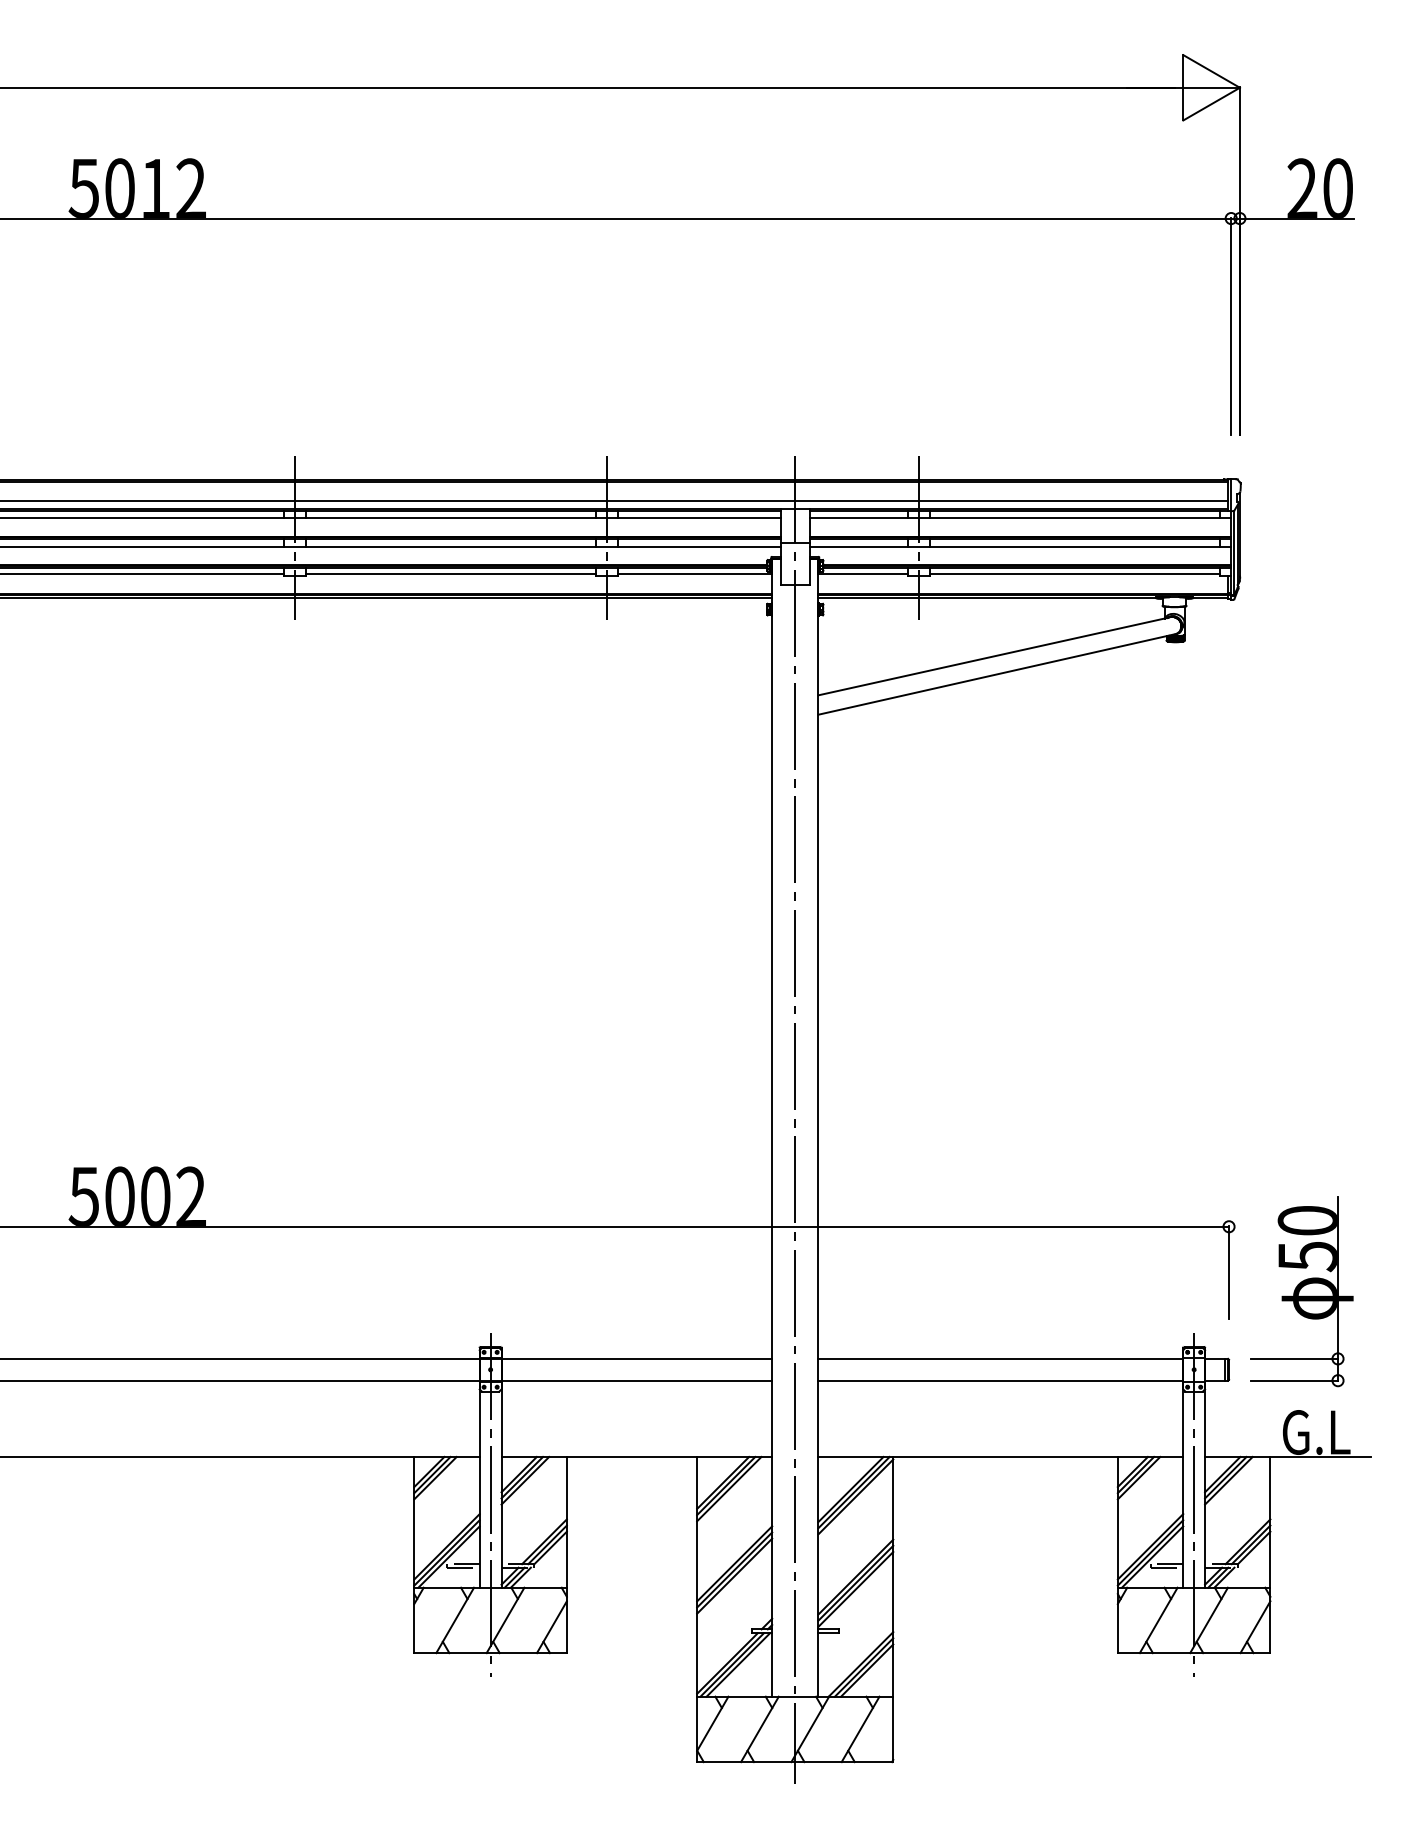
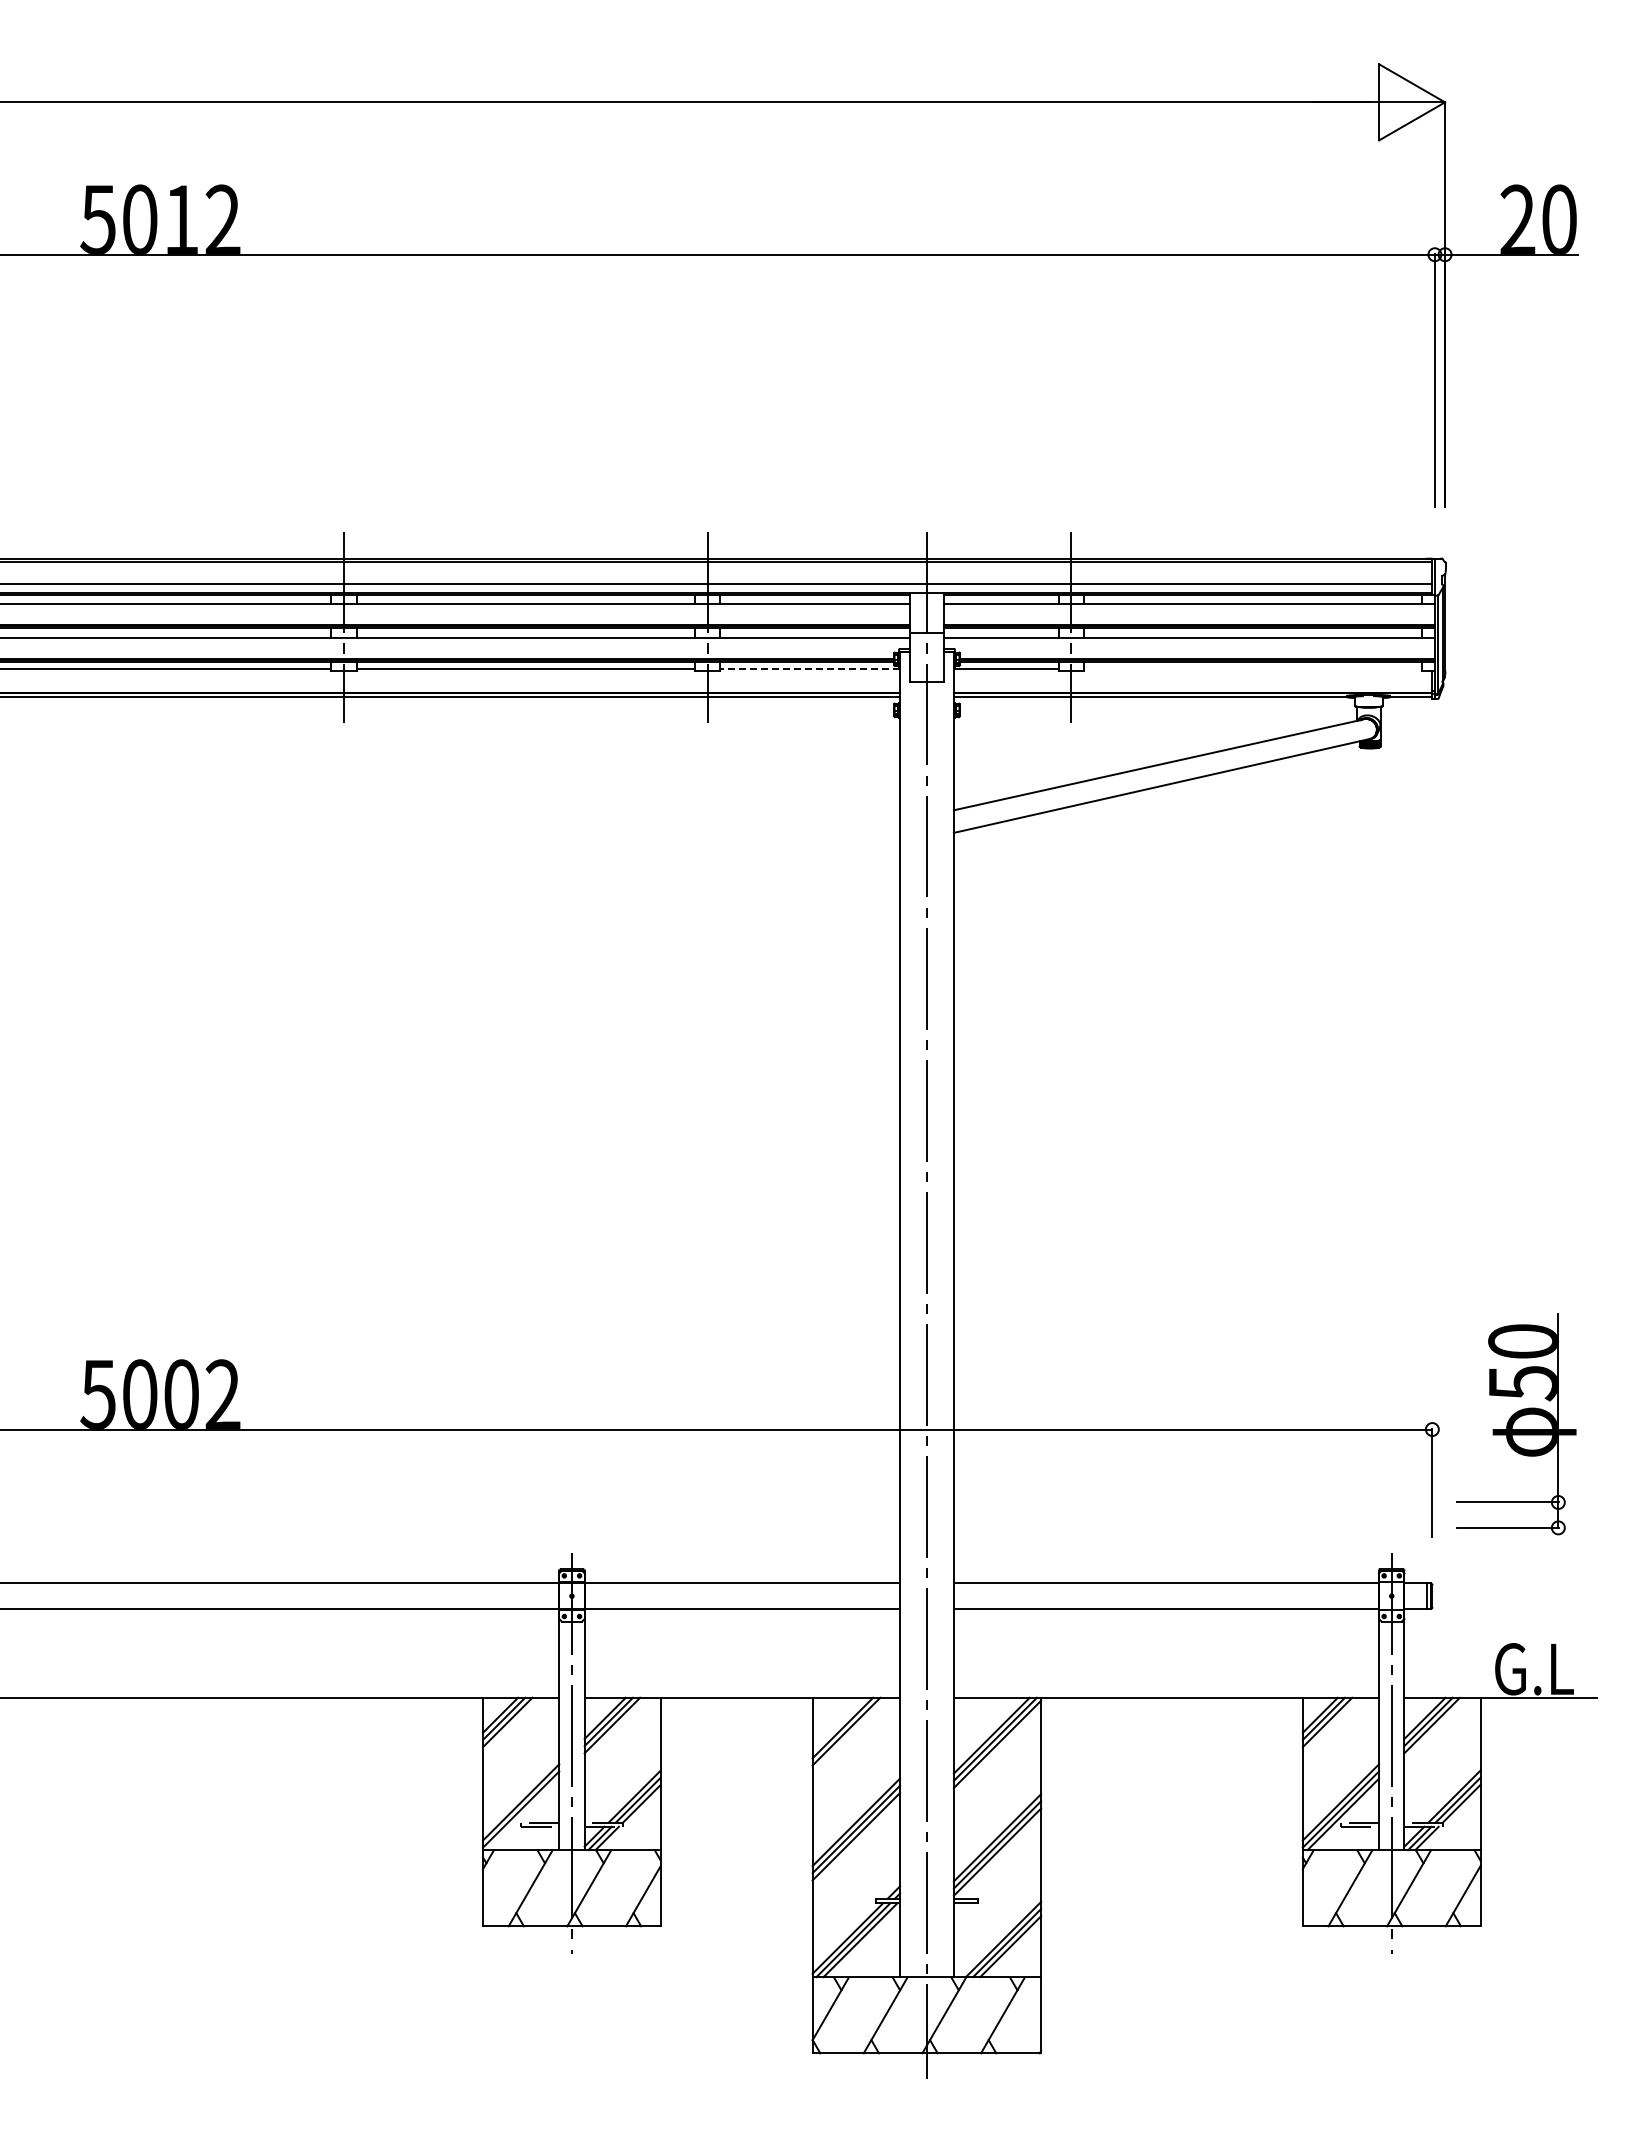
line: (695, 573) -> (810, 668), solid -> dashed
line: (1074, 573) -> (1252, 668), removed
part: (1302, 1291) -> (1516, 1424), moved
line: (728, 1488) -> (849, 1734), removed
line: (449, 1557) -> (523, 1814), removed

